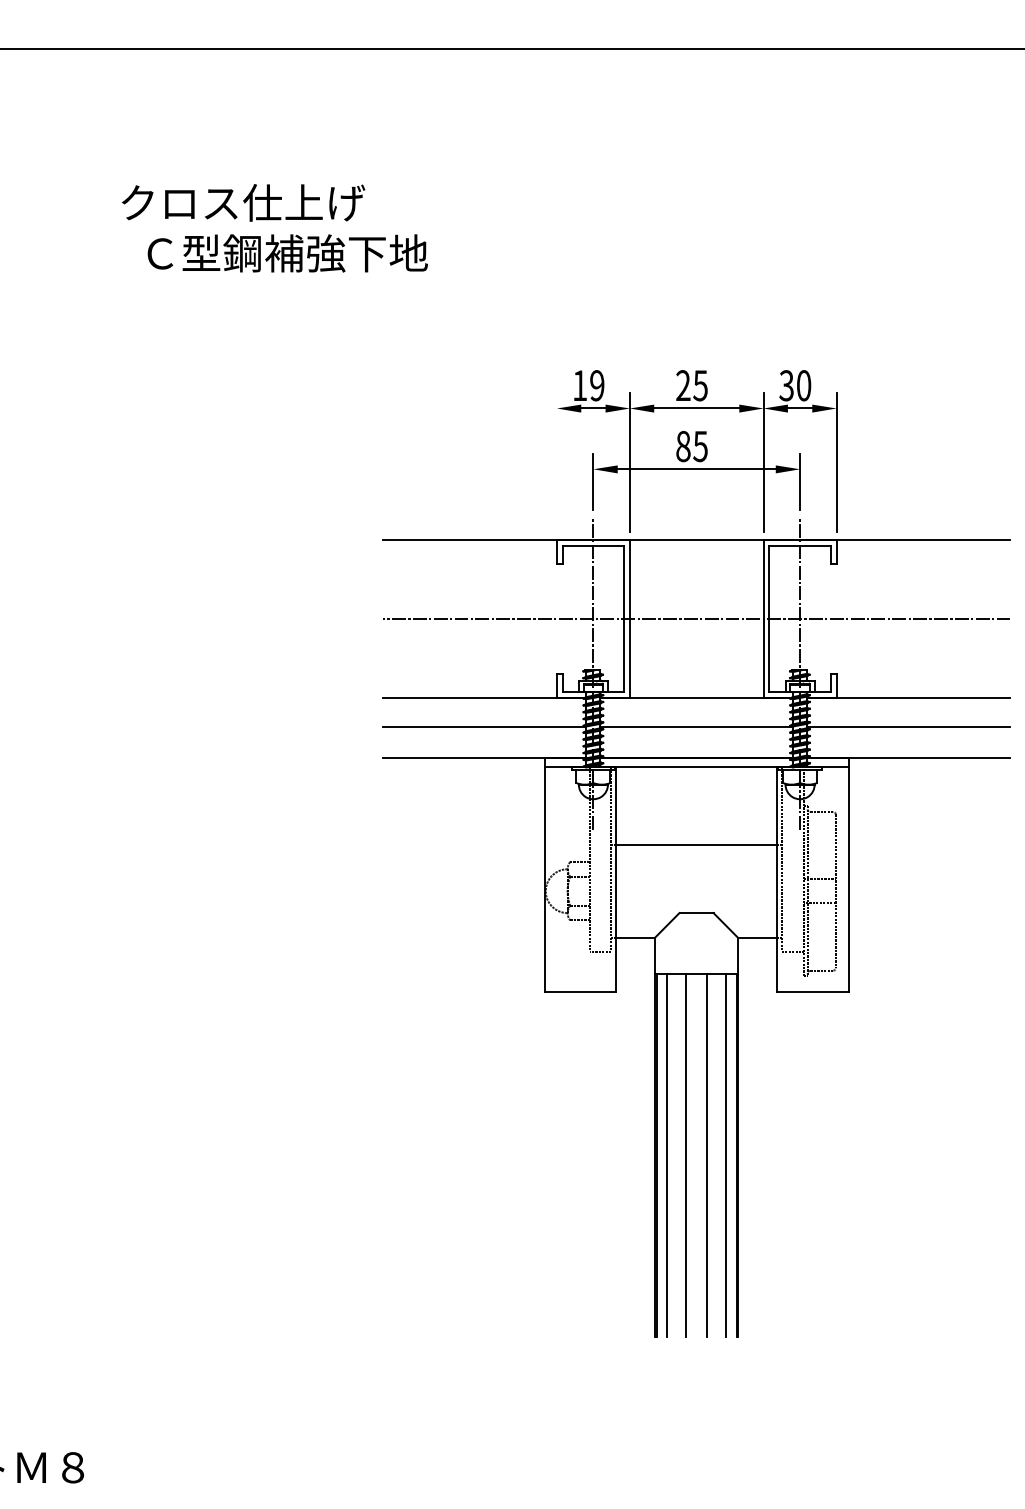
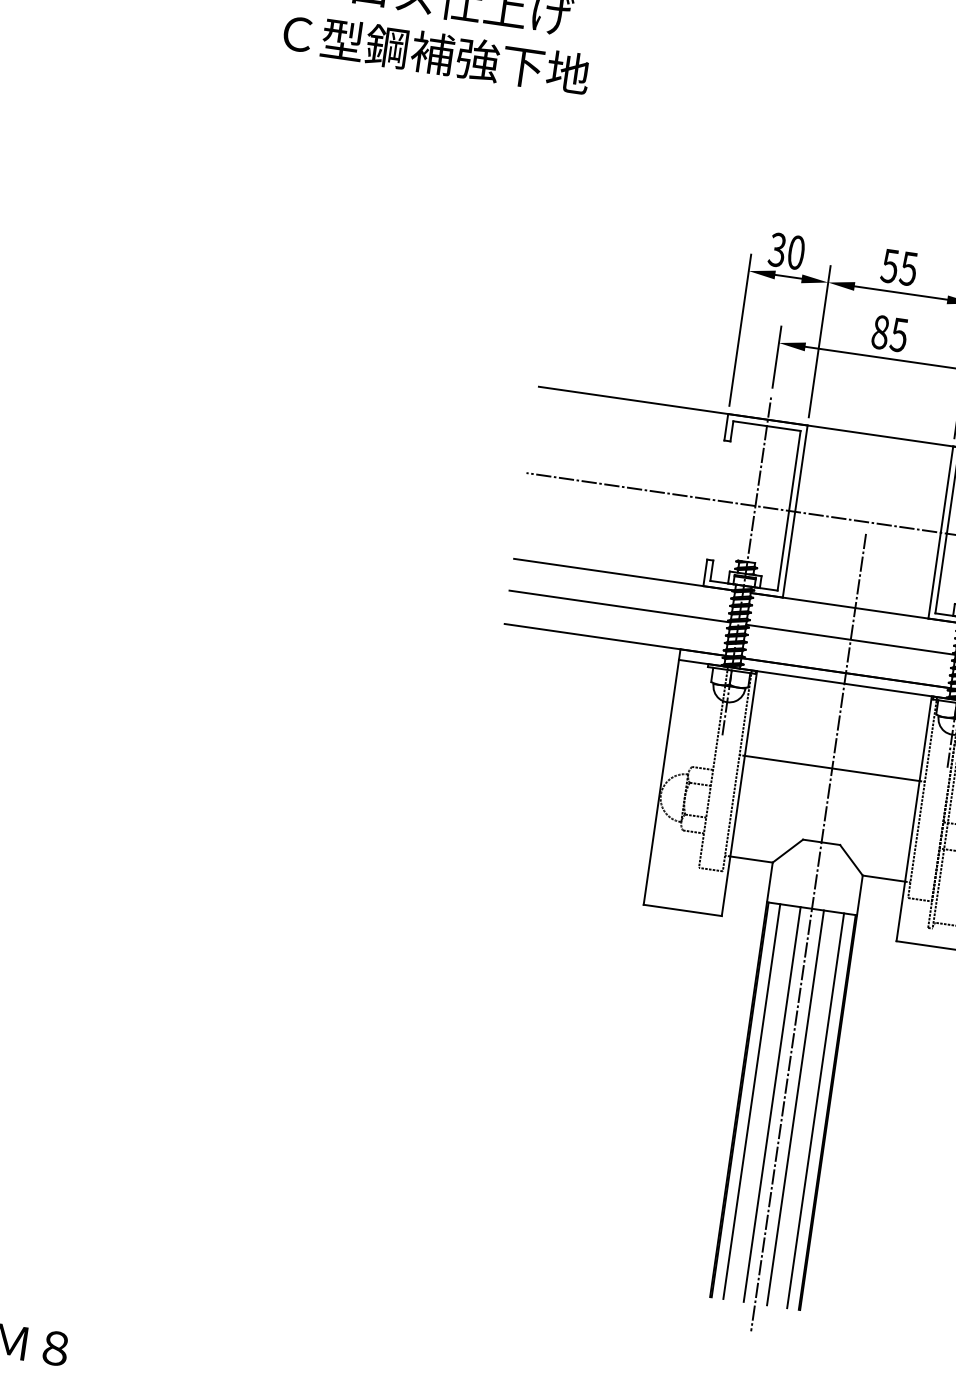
text: (287, 253) -> (436, 53), moved
text: (588, 385) -> (786, 251), 19 -> 30
text: (682, 385) -> (889, 265), 25 -> 55
line: (556, 462) -> (739, 329), added
line: (696, 995) -> (808, 932), added

